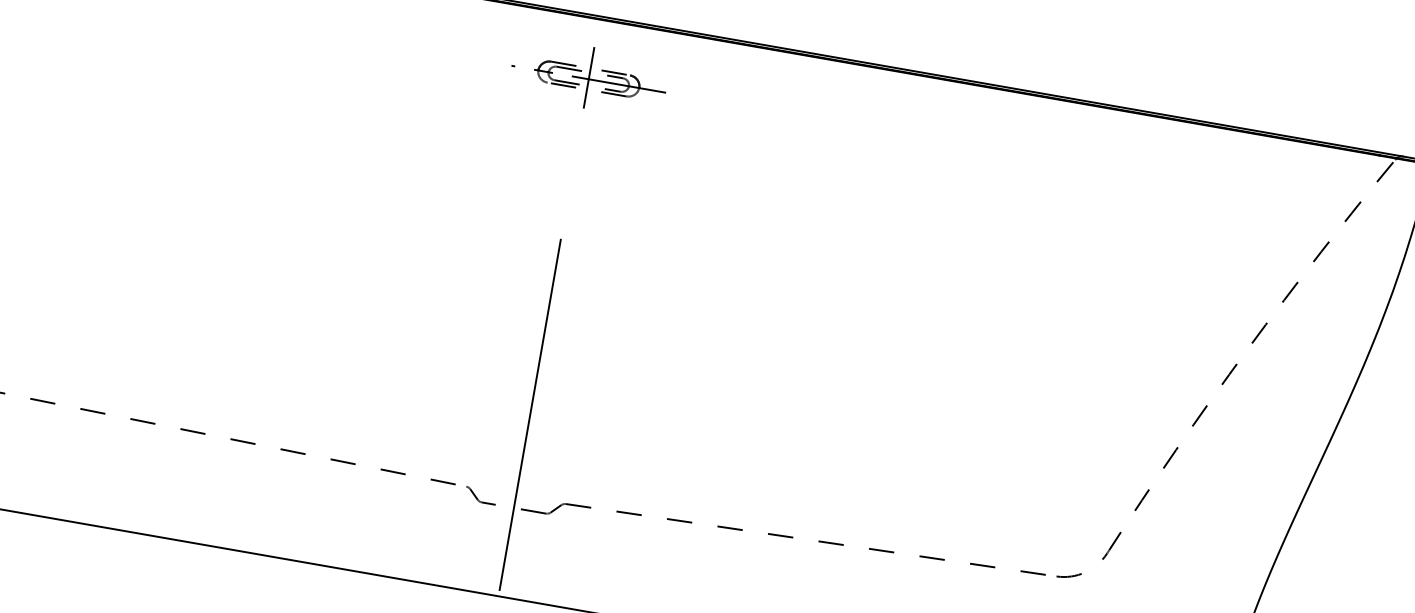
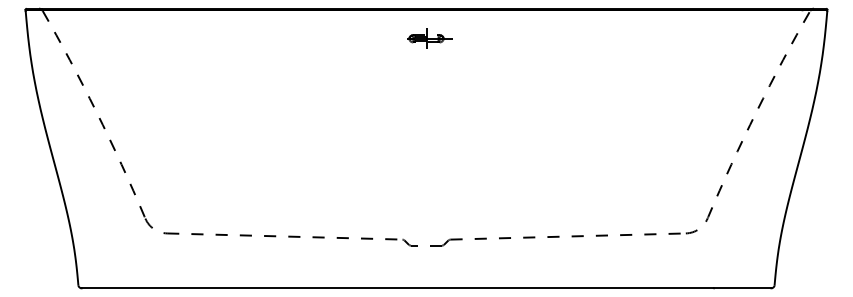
part: (589, 78) -> (426, 38), size x0.7
line: (530, 414) -> (426, 200), removed

